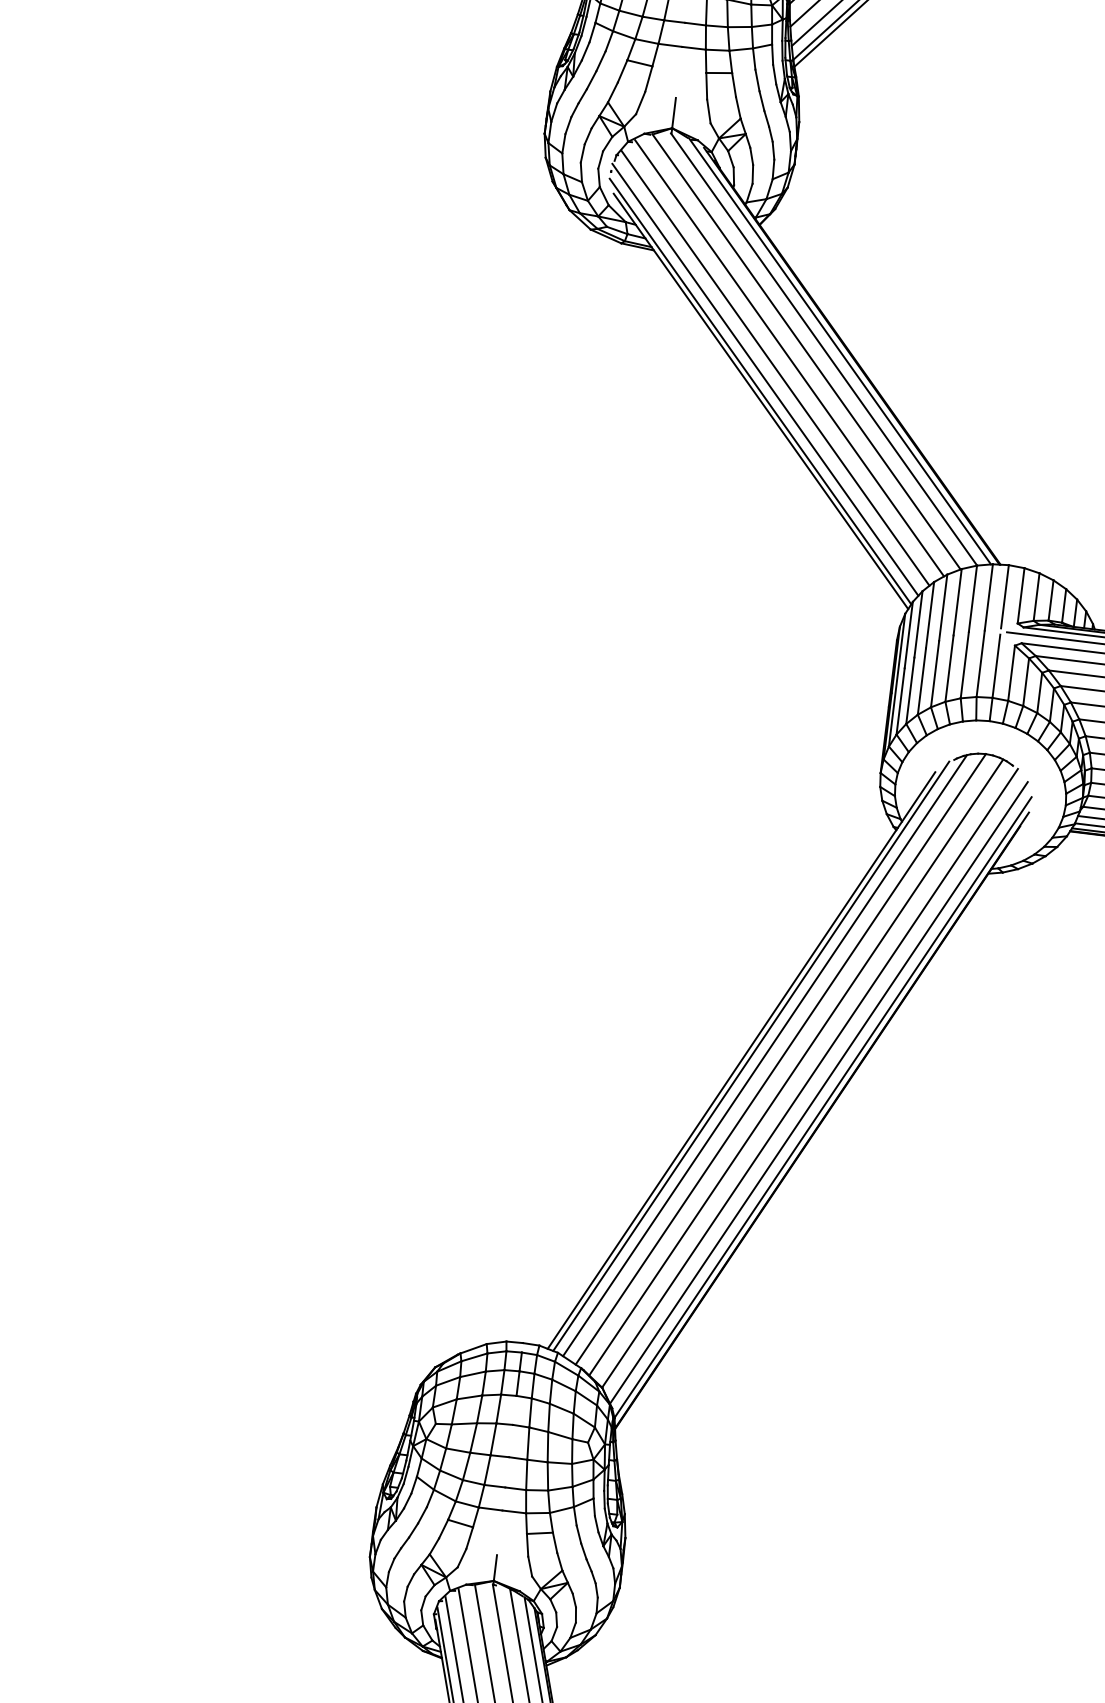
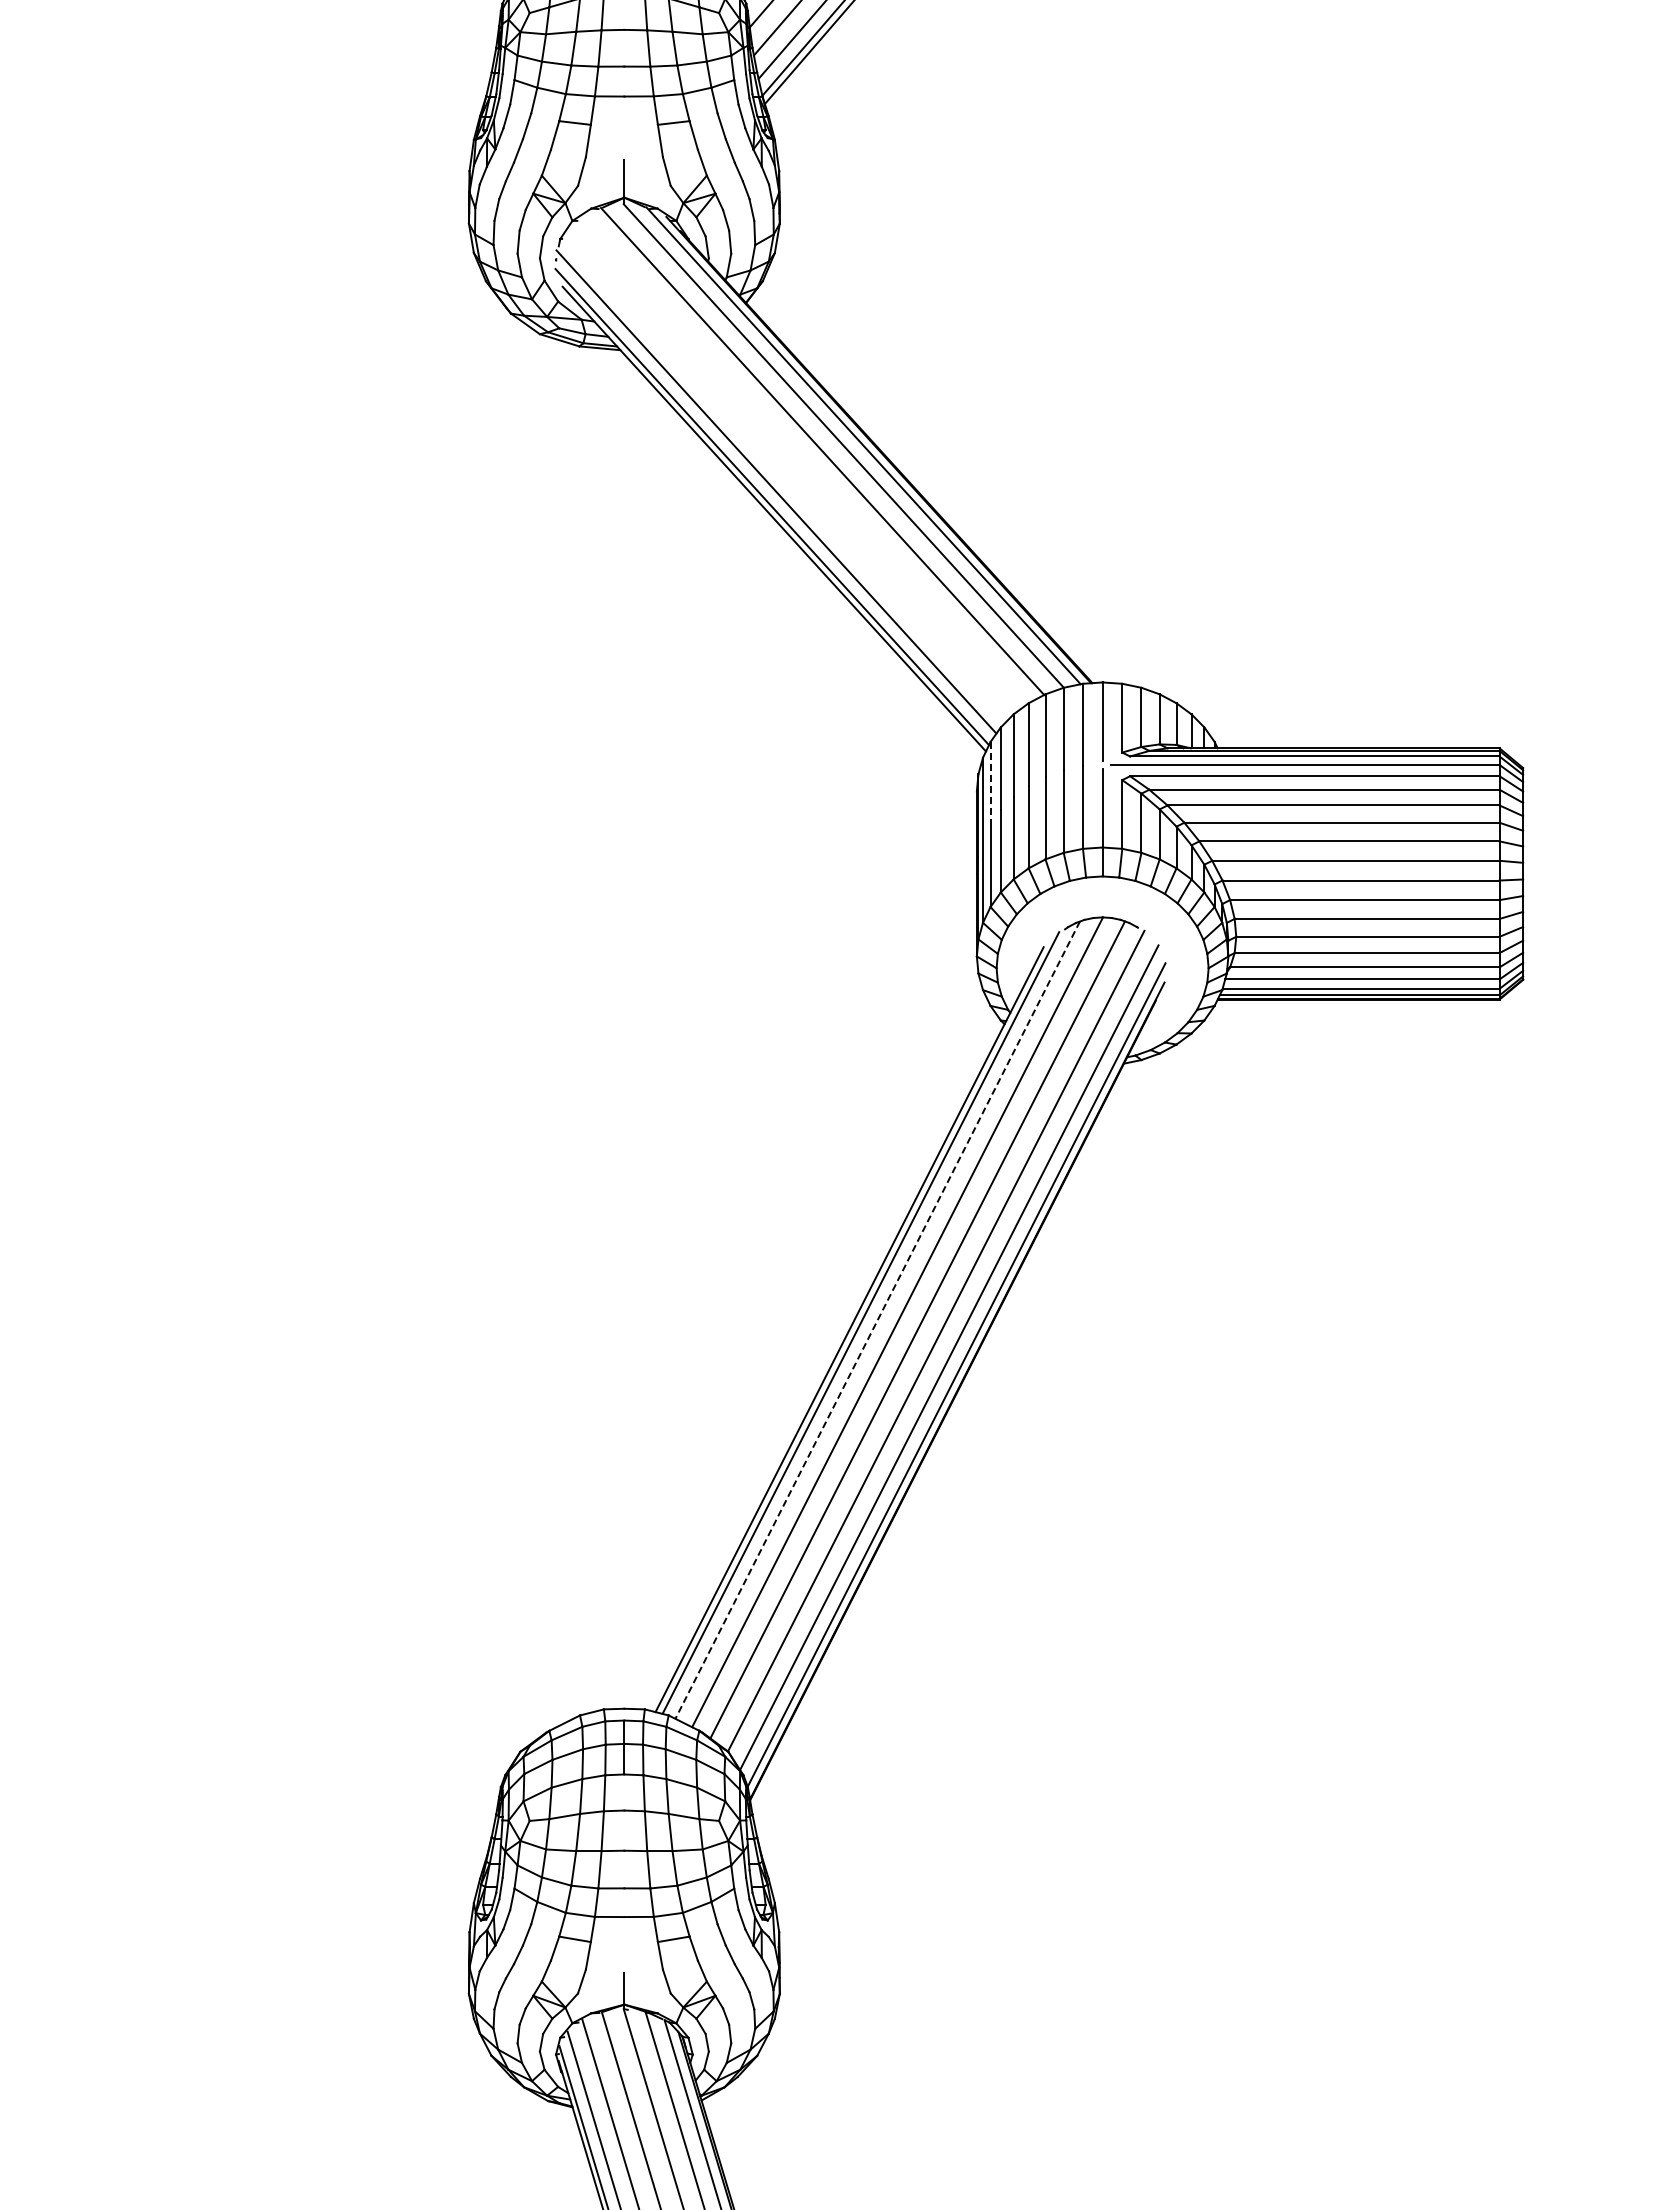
line: (789, 357) -> (802, 461), removed
line: (775, 367) -> (786, 475), removed
line: (908, 635) -> (990, 783), solid -> dashed
line: (764, 1055) -> (877, 1320), solid -> dashed

